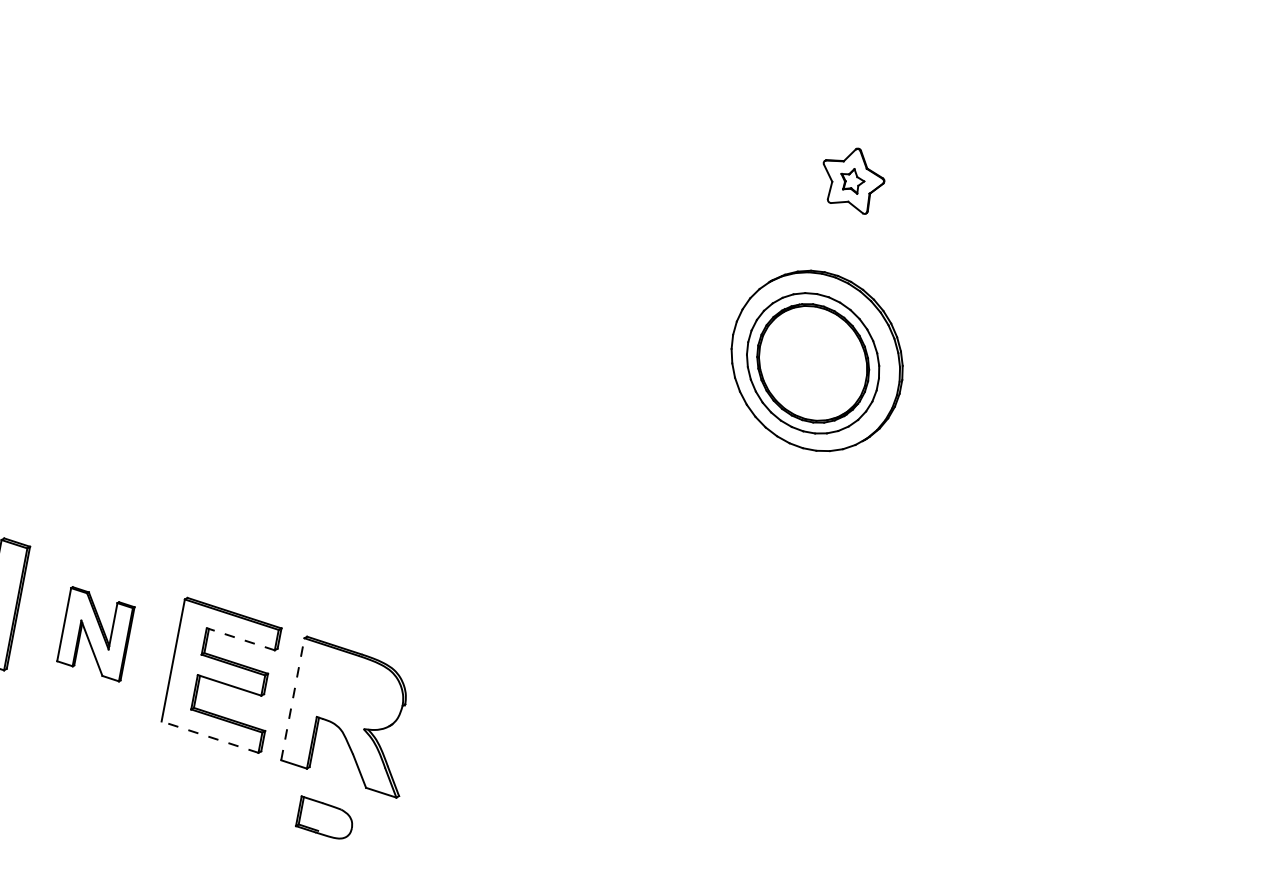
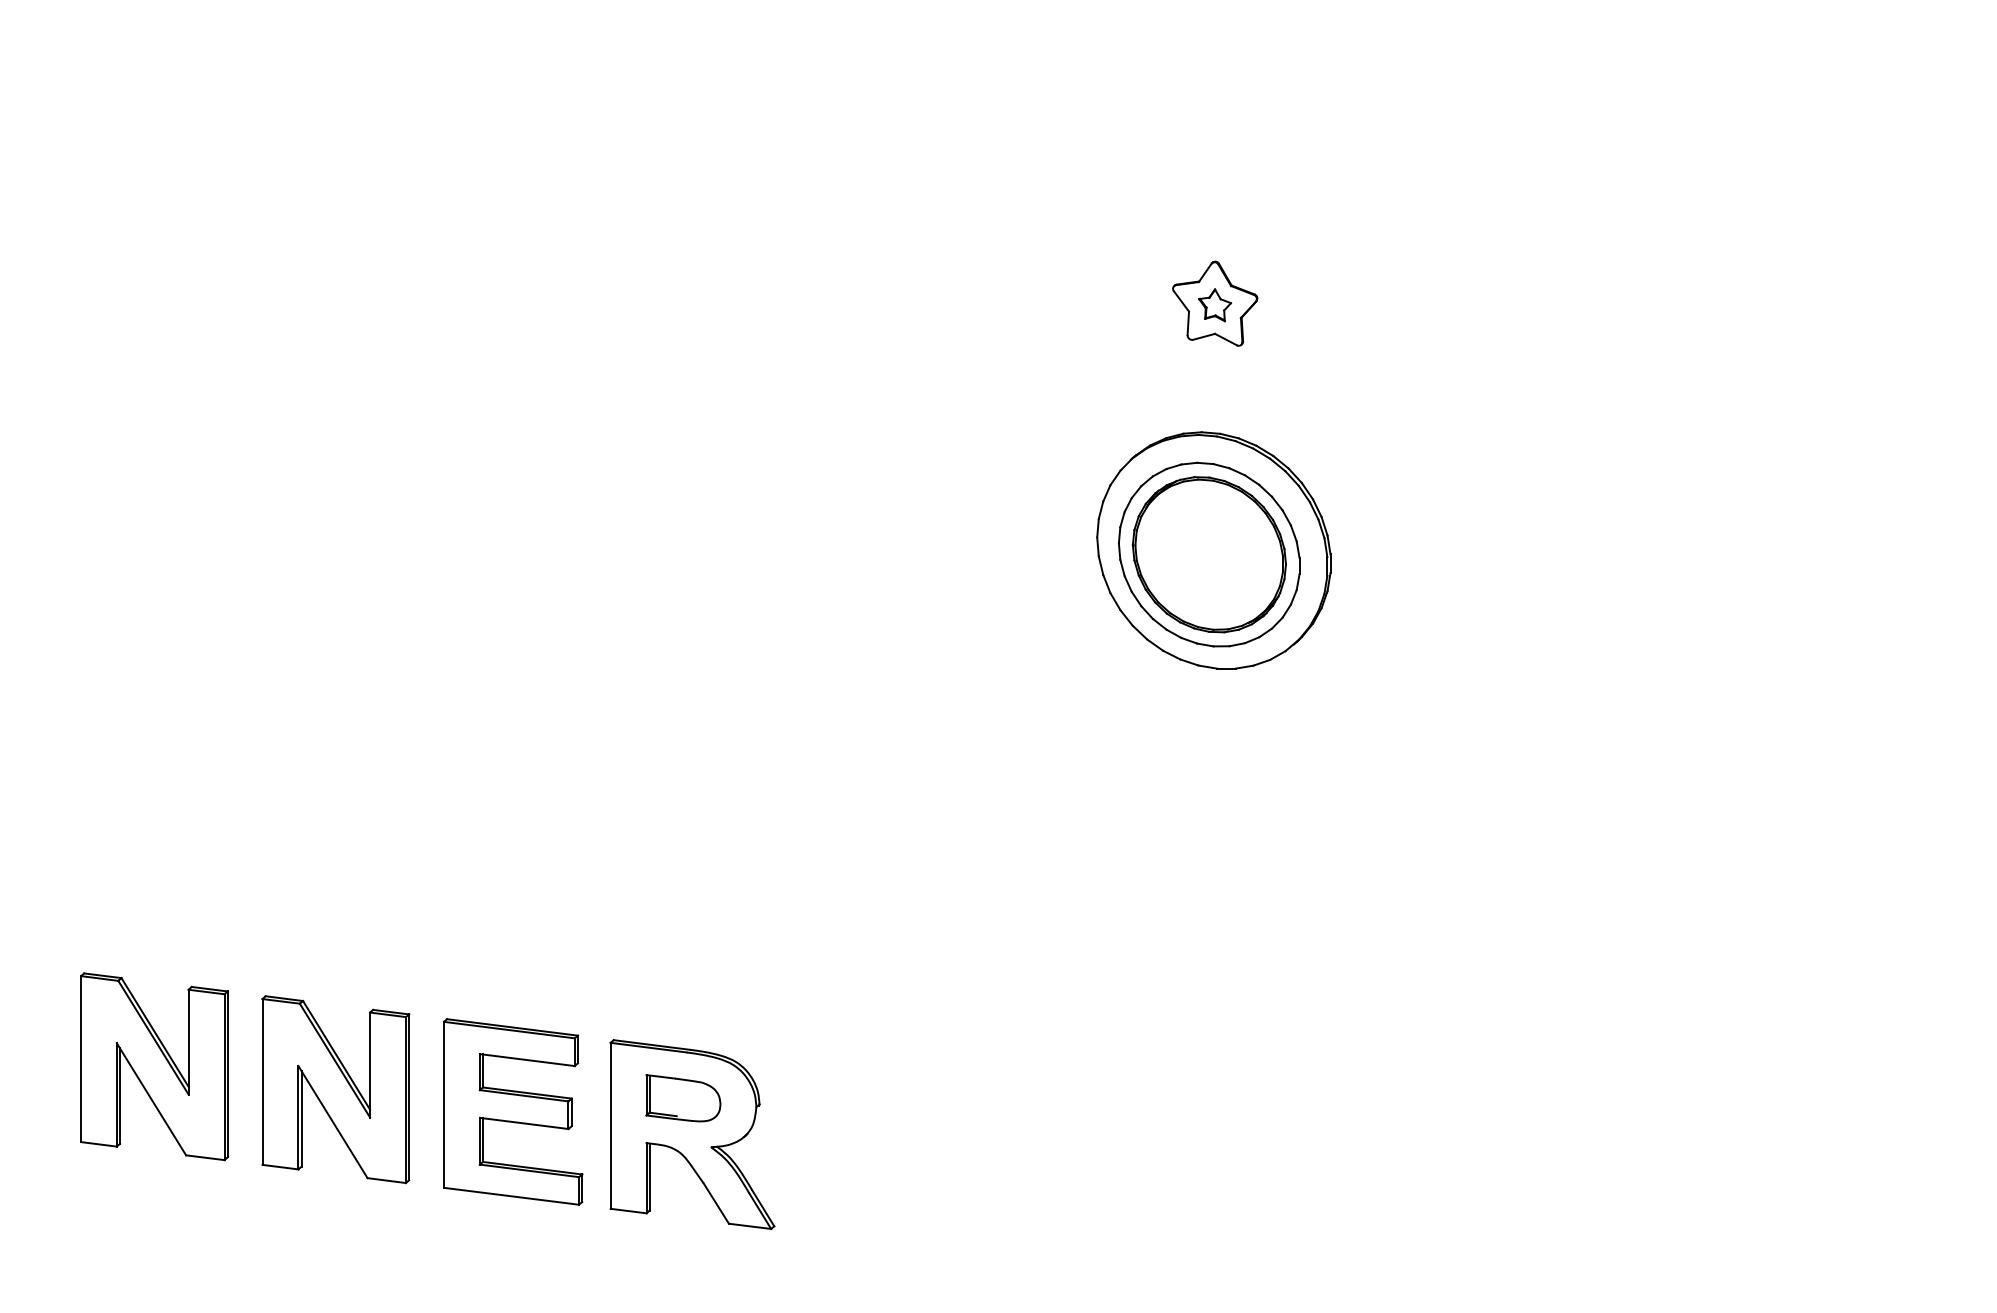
part: (95, 633) -> (335, 1089), size x1.67
line: (240, 639) -> (527, 1060), dashed -> solid
line: (292, 699) -> (610, 1125), dashed -> solid
line: (210, 737) -> (511, 1196), dashed -> solid
part: (325, 818) -> (683, 1098), moved

